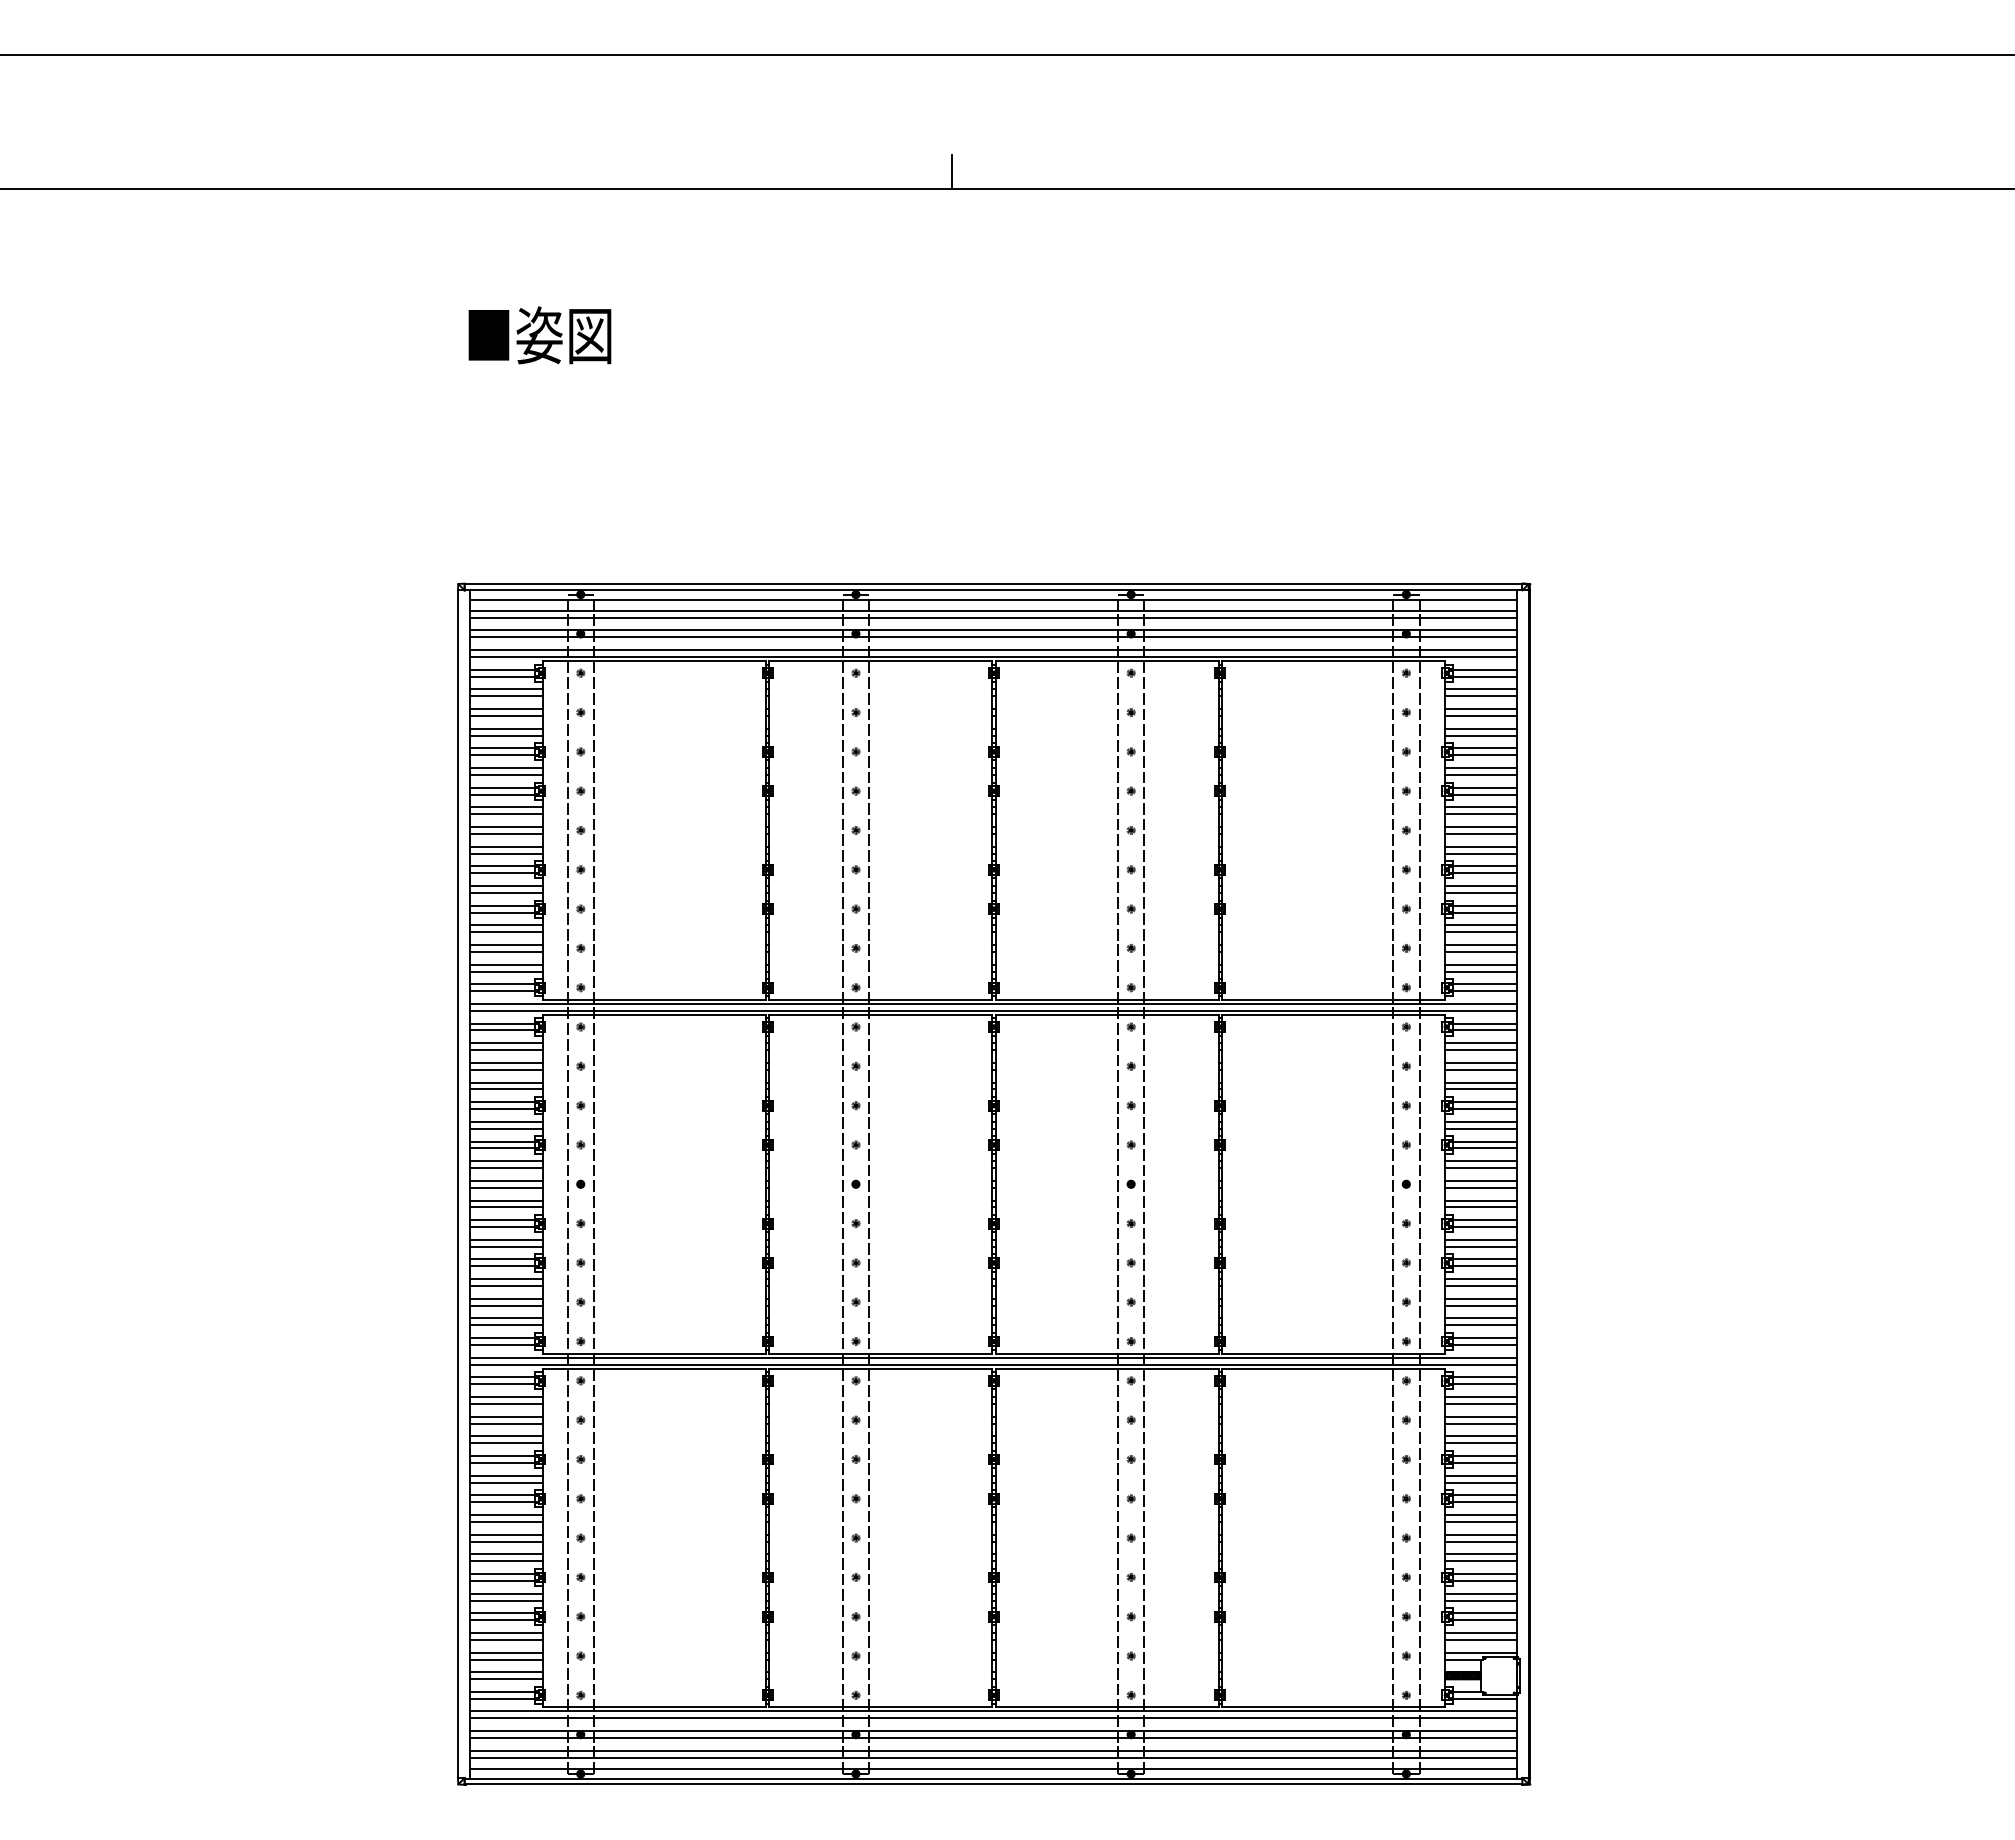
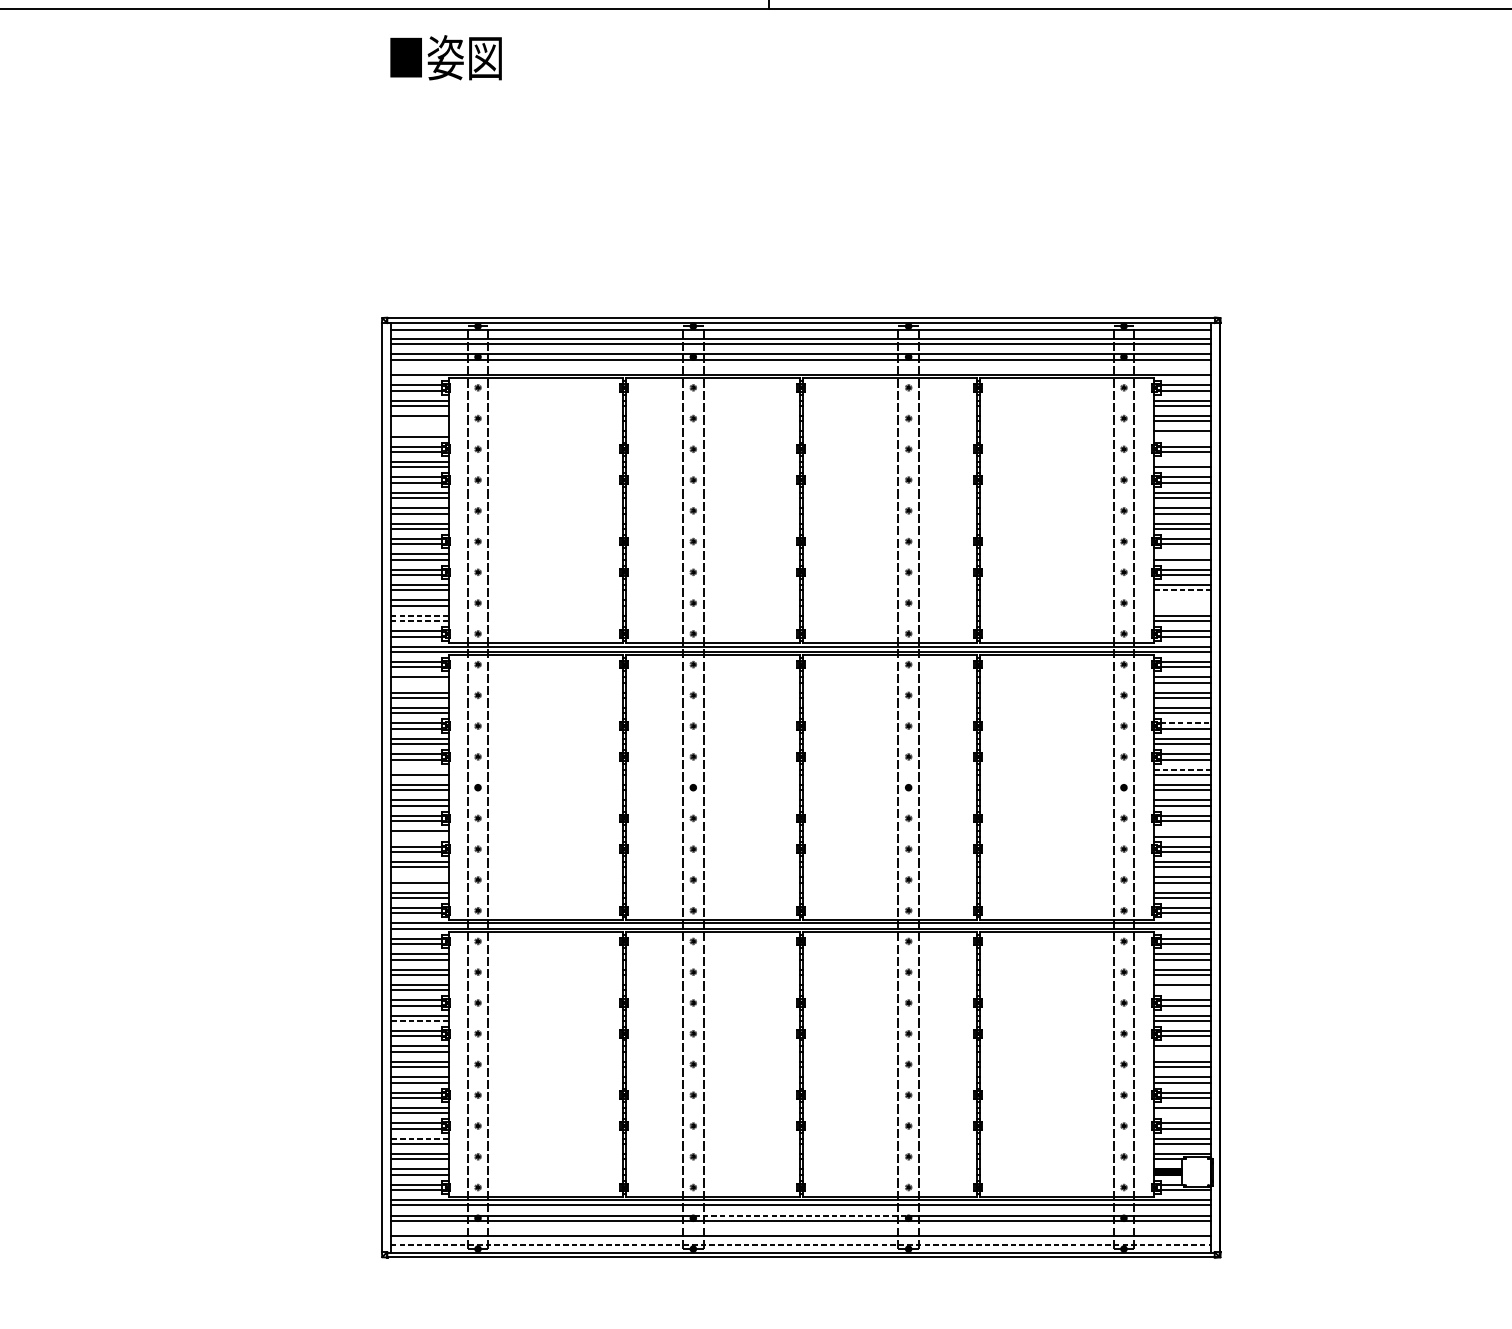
text: (539, 335) -> (445, 57), moved
line: (993, 650) -> (800, 370), removed
line: (506, 715) -> (419, 420), removed
line: (506, 728) -> (419, 431), removed
line: (1480, 735) -> (1181, 436), removed
line: (1480, 768) -> (1181, 462), removed
line: (1480, 886) -> (1181, 554), removed
line: (1481, 932) -> (1182, 590), solid -> dashed
line: (1480, 944) -> (1181, 600), removed
line: (1480, 951) -> (1181, 605), removed
line: (506, 964) -> (419, 615), solid -> dashed
line: (506, 971) -> (419, 621), solid -> dashed
line: (506, 1050) -> (419, 682), removed
line: (1485, 1102) -> (1185, 723), solid -> dashed
line: (506, 1161) -> (419, 769), removed
line: (1481, 1161) -> (1182, 769), solid -> dashed
line: (1480, 1239) -> (1181, 830), removed
line: (506, 1246) -> (419, 836), removed
line: (506, 1298) -> (419, 877), removed
line: (1480, 1443) -> (1181, 990), removed
line: (506, 1482) -> (419, 1020), solid -> dashed
line: (1480, 1521) -> (1181, 1051), removed
line: (1480, 1600) -> (1181, 1113), removed
line: (506, 1632) -> (419, 1138), solid -> dashed
line: (993, 1731) -> (800, 1215), solid -> dashed
line: (993, 1750) -> (800, 1230), removed
line: (993, 1768) -> (800, 1244), solid -> dashed

